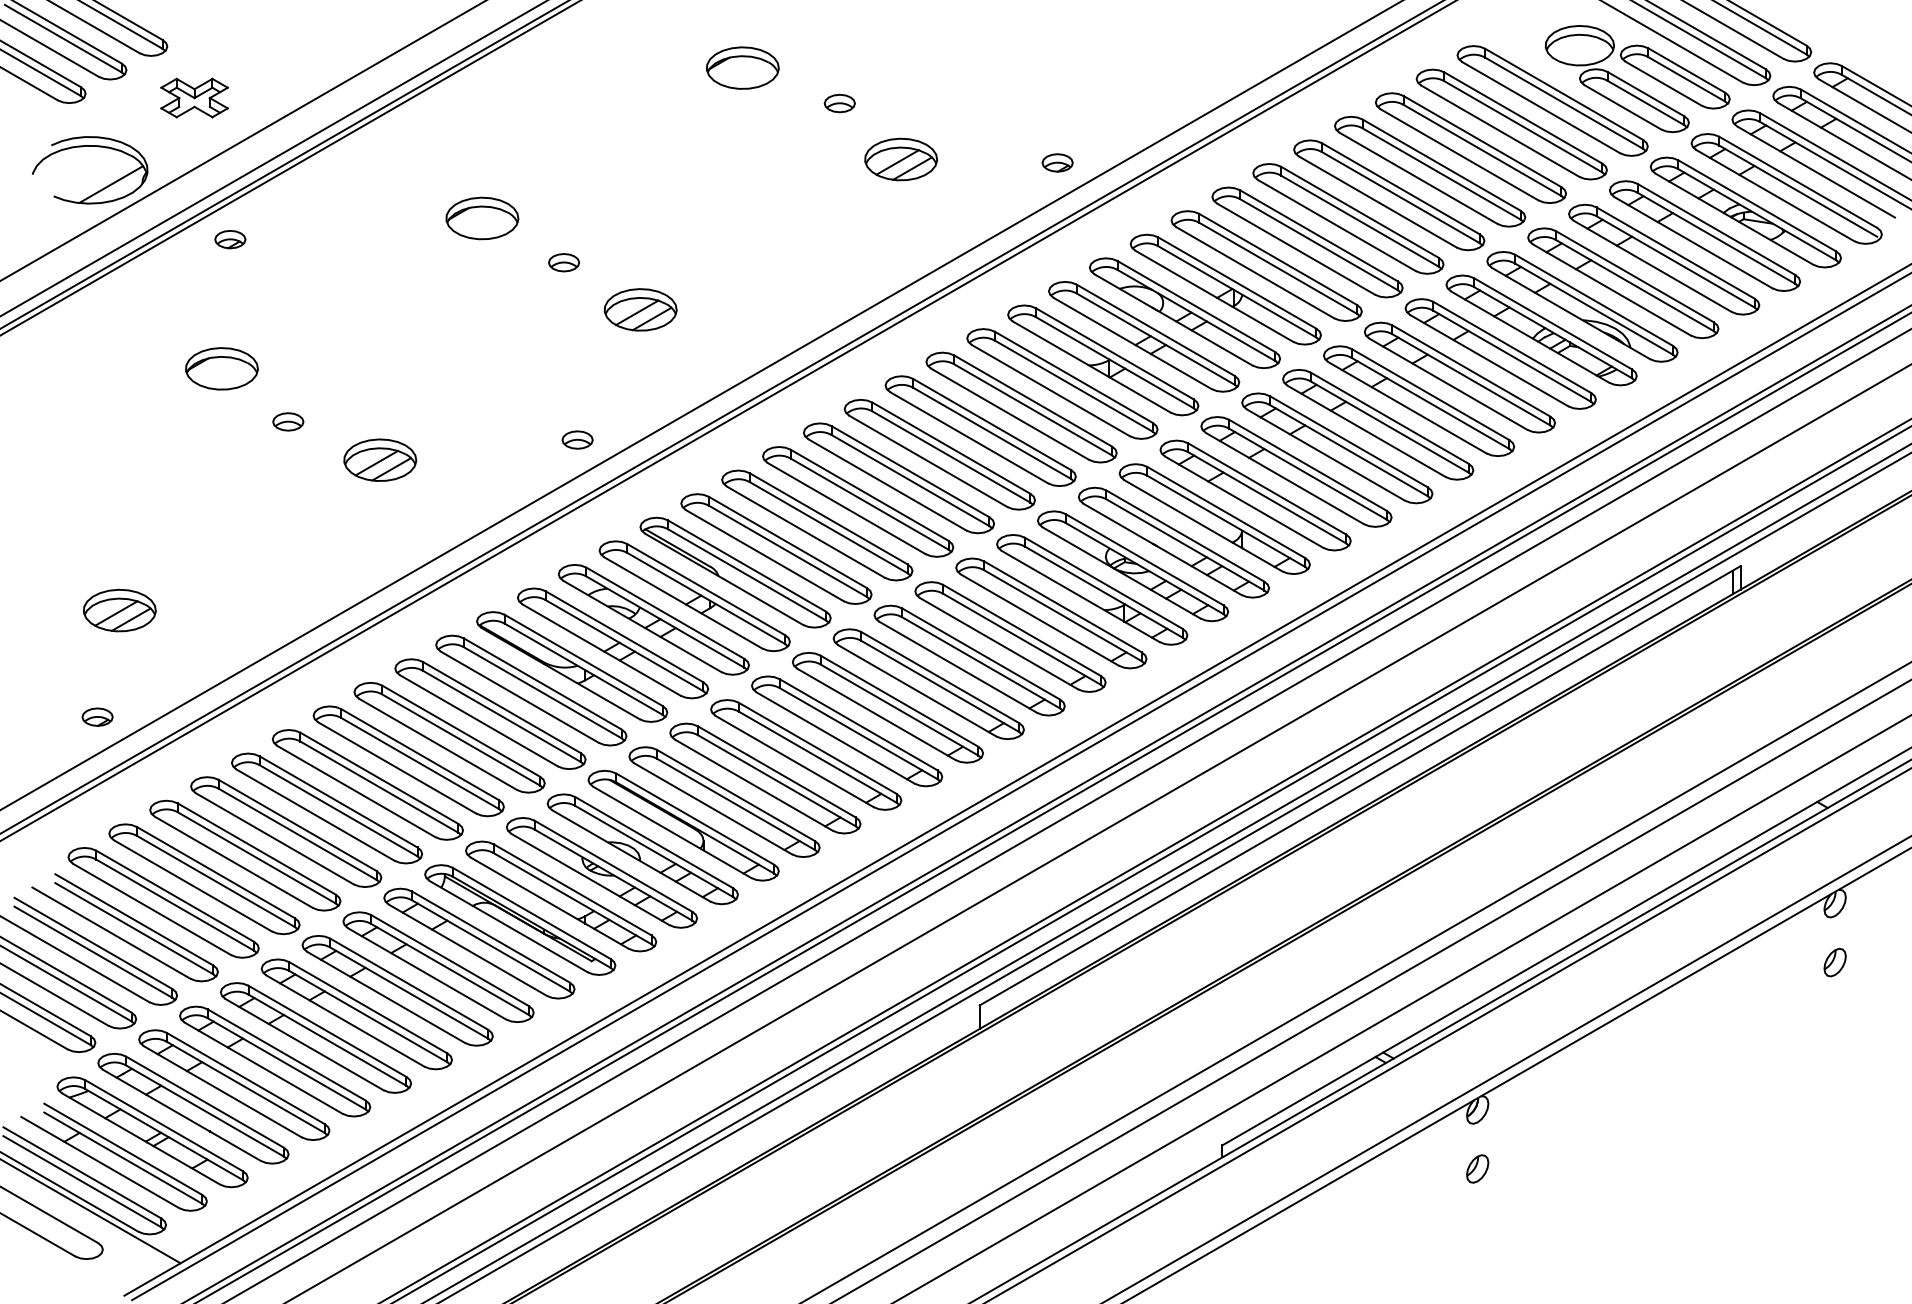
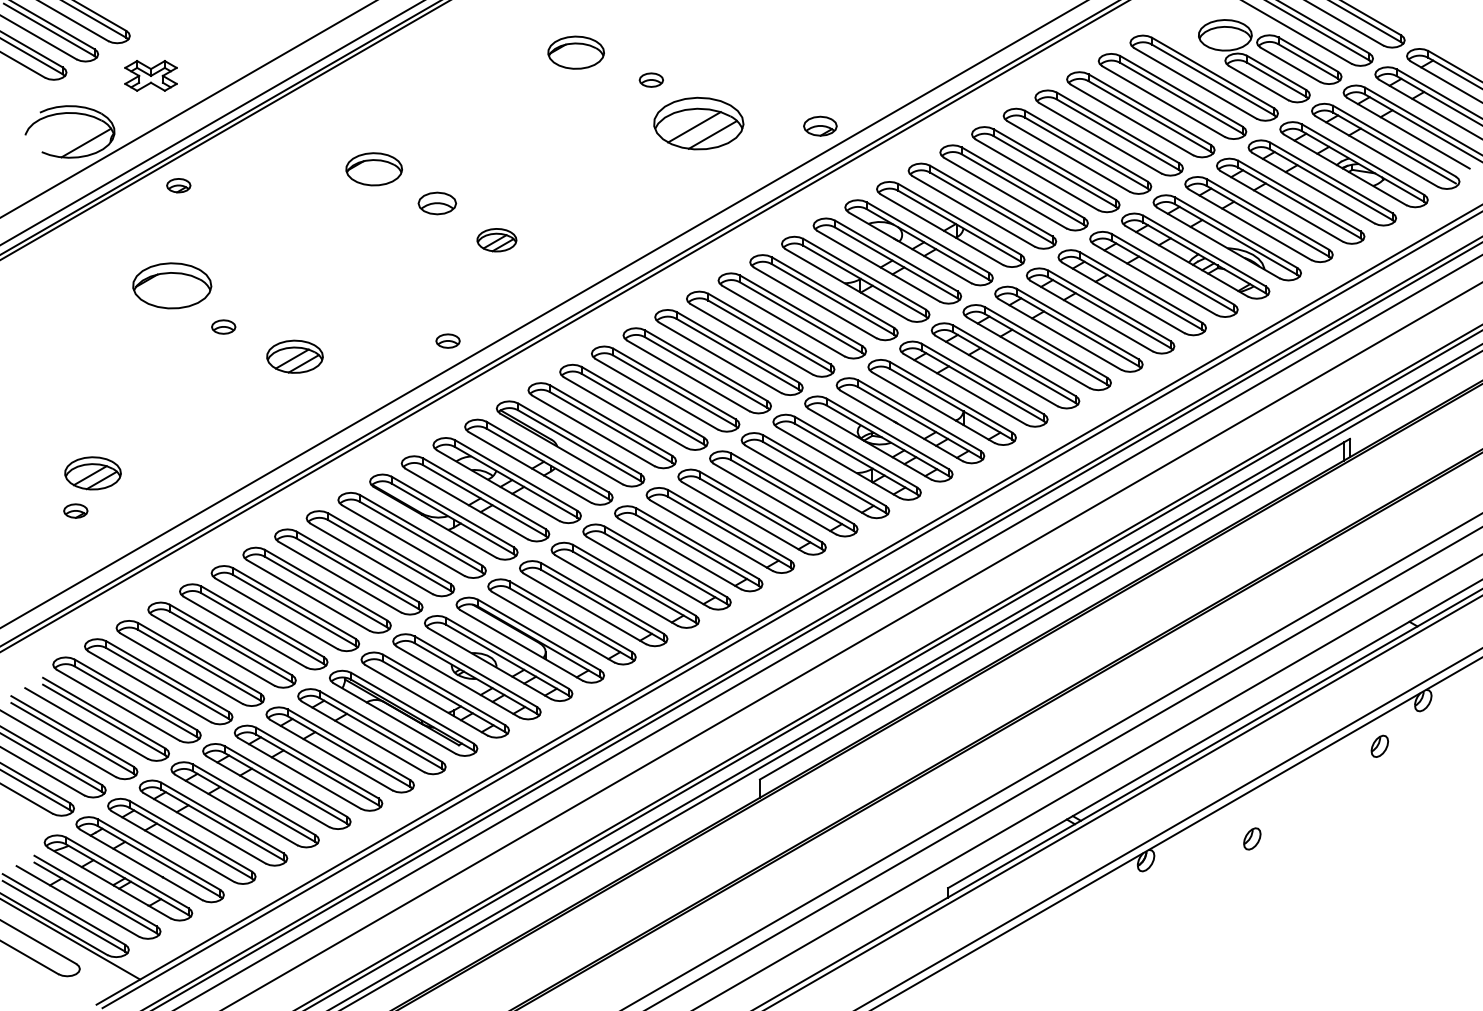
part: (901, 159) -> (699, 123), size x1.6
part: (1057, 162) -> (820, 125), size x1.4
part: (564, 262) -> (437, 203), size x1.6
part: (640, 309) -> (496, 239), size x0.7
part: (221, 368) -> (171, 285), size x1.4
part: (97, 716) -> (75, 510), moved
part: (1834, 962) -> (1379, 746), moved
part: (1477, 1168) -> (1252, 838), moved

